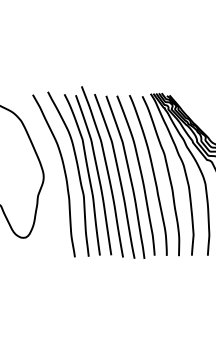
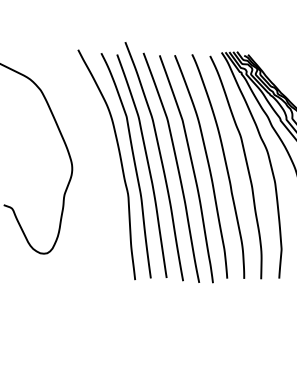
curve: (64, 175) -> (101, 166), removed

